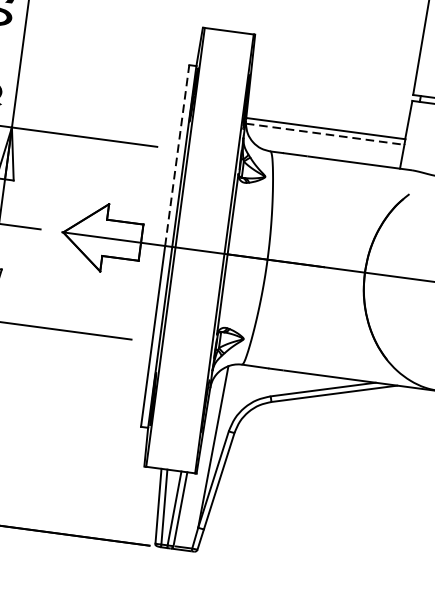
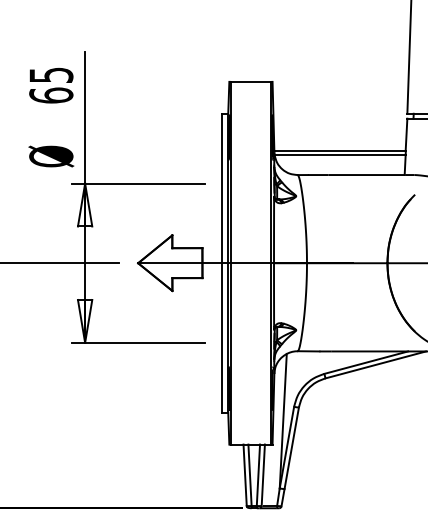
line: (325, 134) -> (340, 155), dashed -> solid
line: (177, 155) -> (222, 188), dashed -> solid

